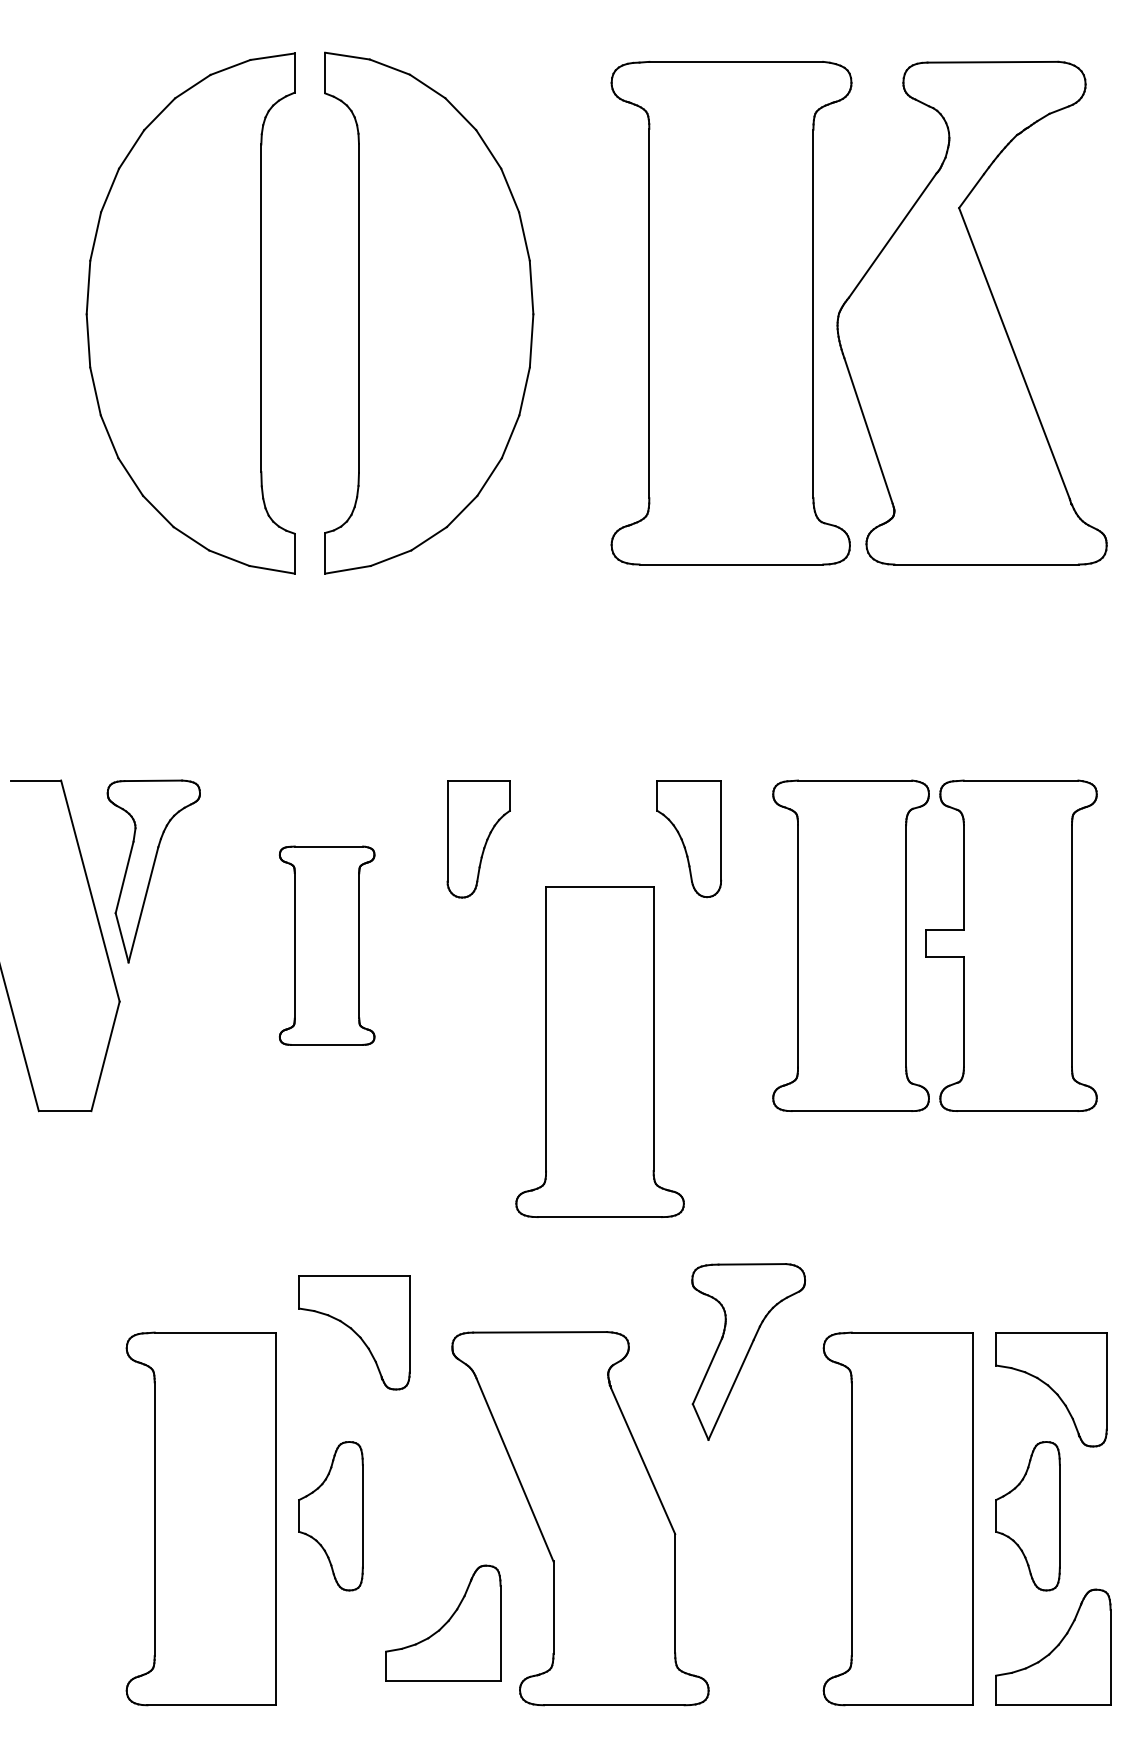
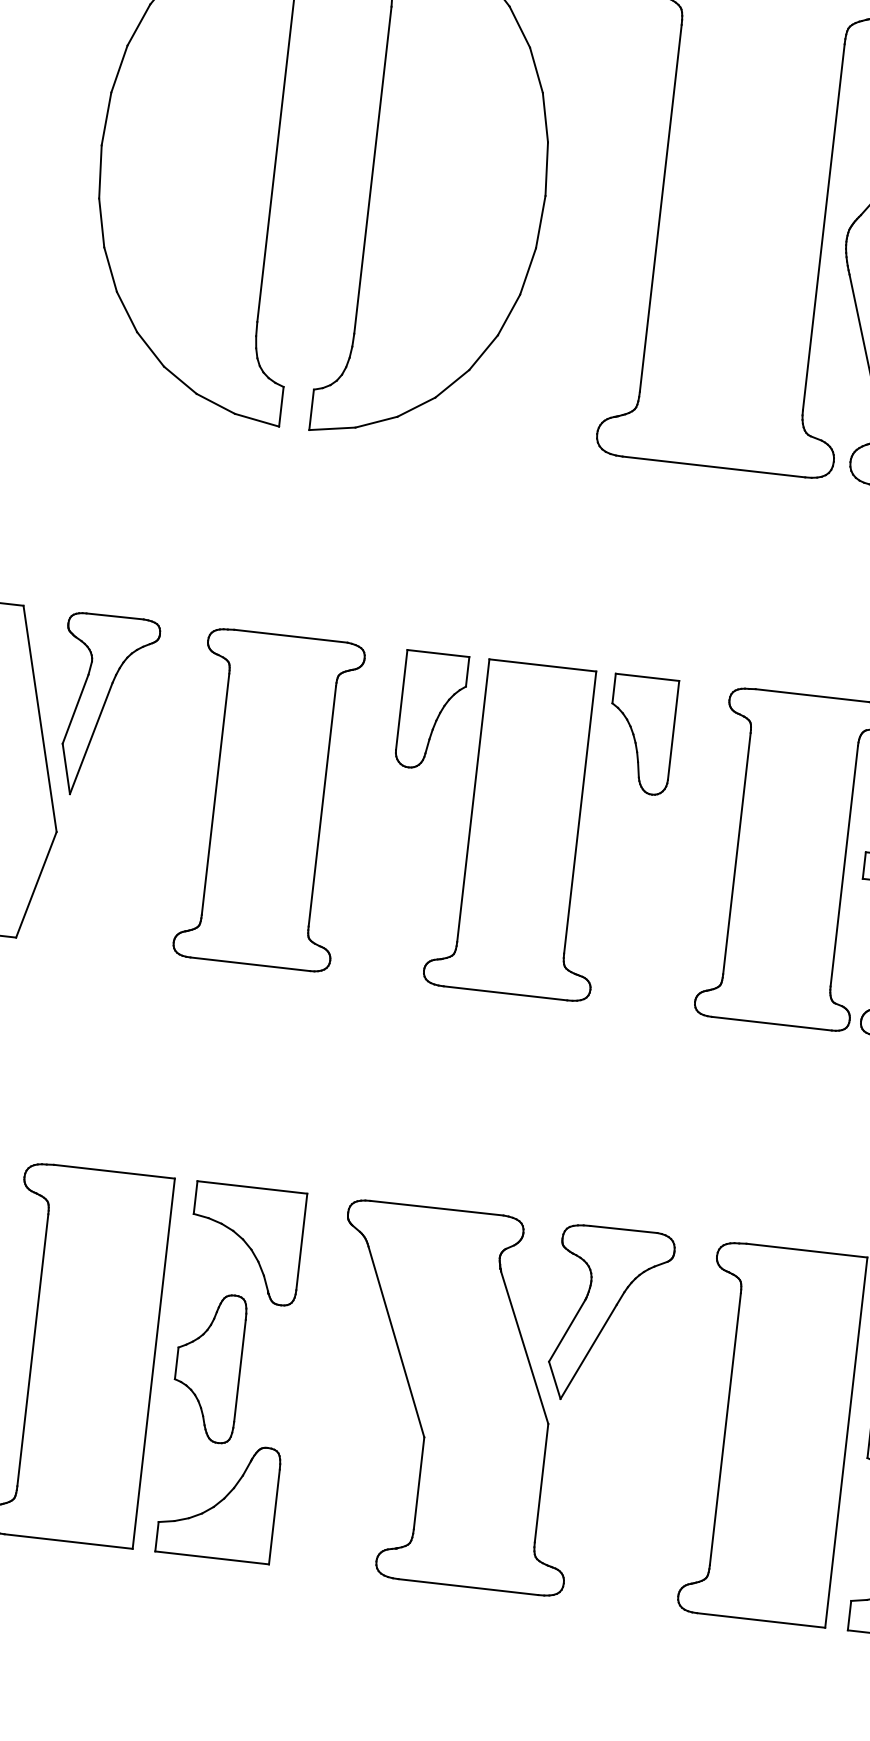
part: (326, 945) -> (268, 799), size x1.67
part: (599, 1051) -> (523, 828), moved
part: (354, 1332) -> (246, 1243), moved
part: (748, 1351) -> (610, 1315), moved
part: (443, 1622) -> (218, 1499), moved

